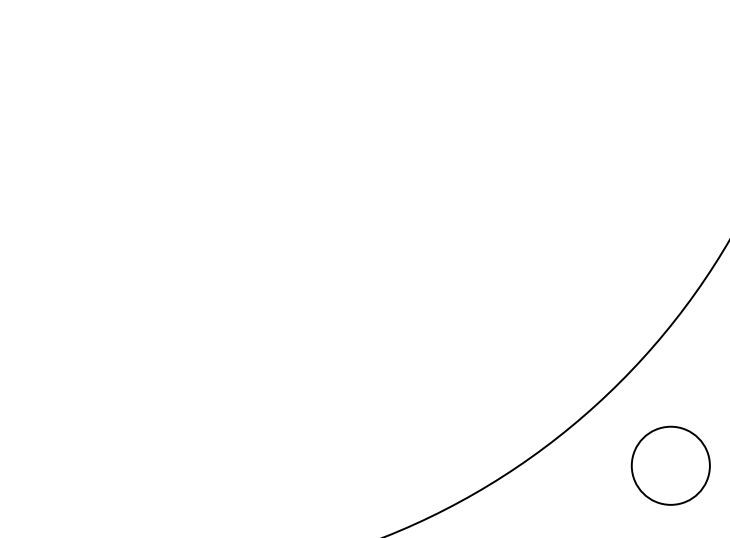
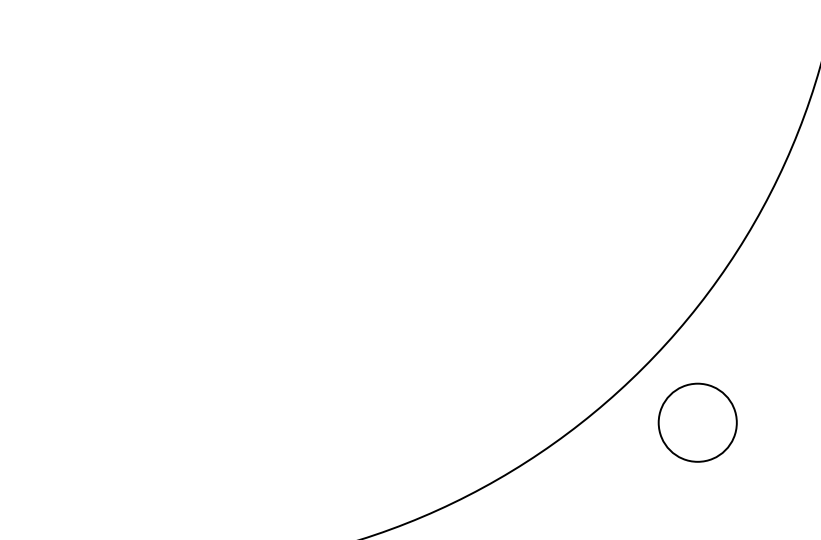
circle: (670, 465) -> (697, 422), moved

